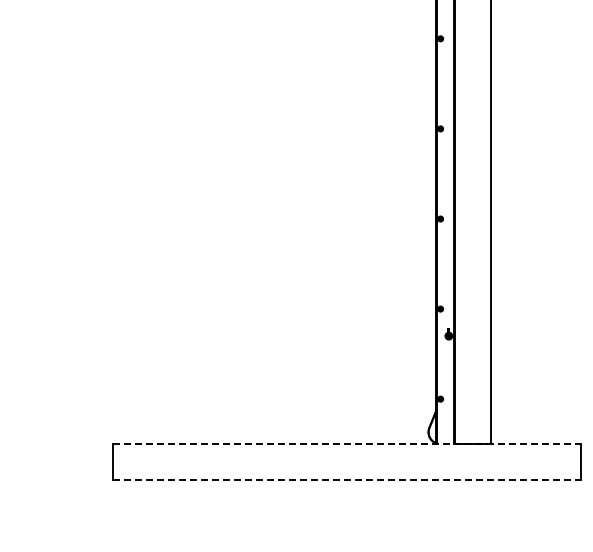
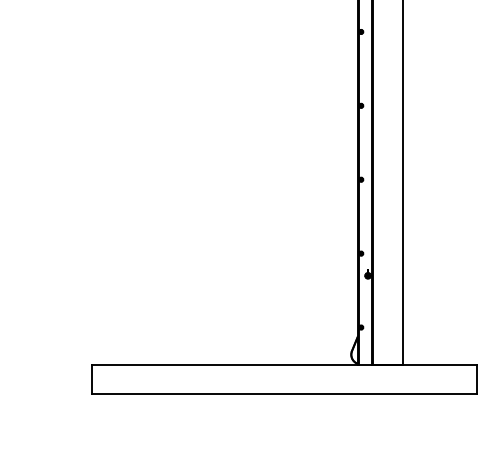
line: (347, 444) -> (284, 364), dashed -> solid
line: (347, 480) -> (284, 394), dashed -> solid

